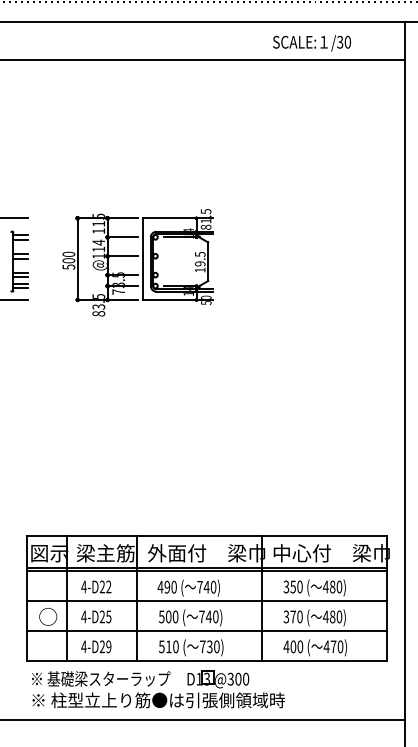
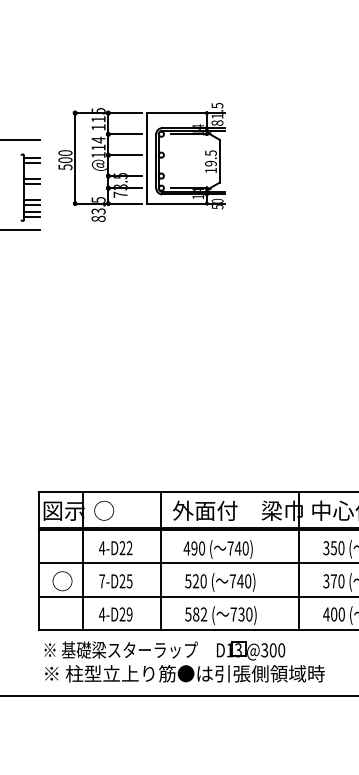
part: (137, 262) -> (141, 162), moved
text: (105, 553) -> (125, 511), 梁主筋 -> ○
text: (83, 616) -> (101, 580), 4-D25 -> 7-D25
text: (168, 616) -> (195, 580), 500 -> 520
text: (172, 646) -> (200, 614), 510 -> 582

